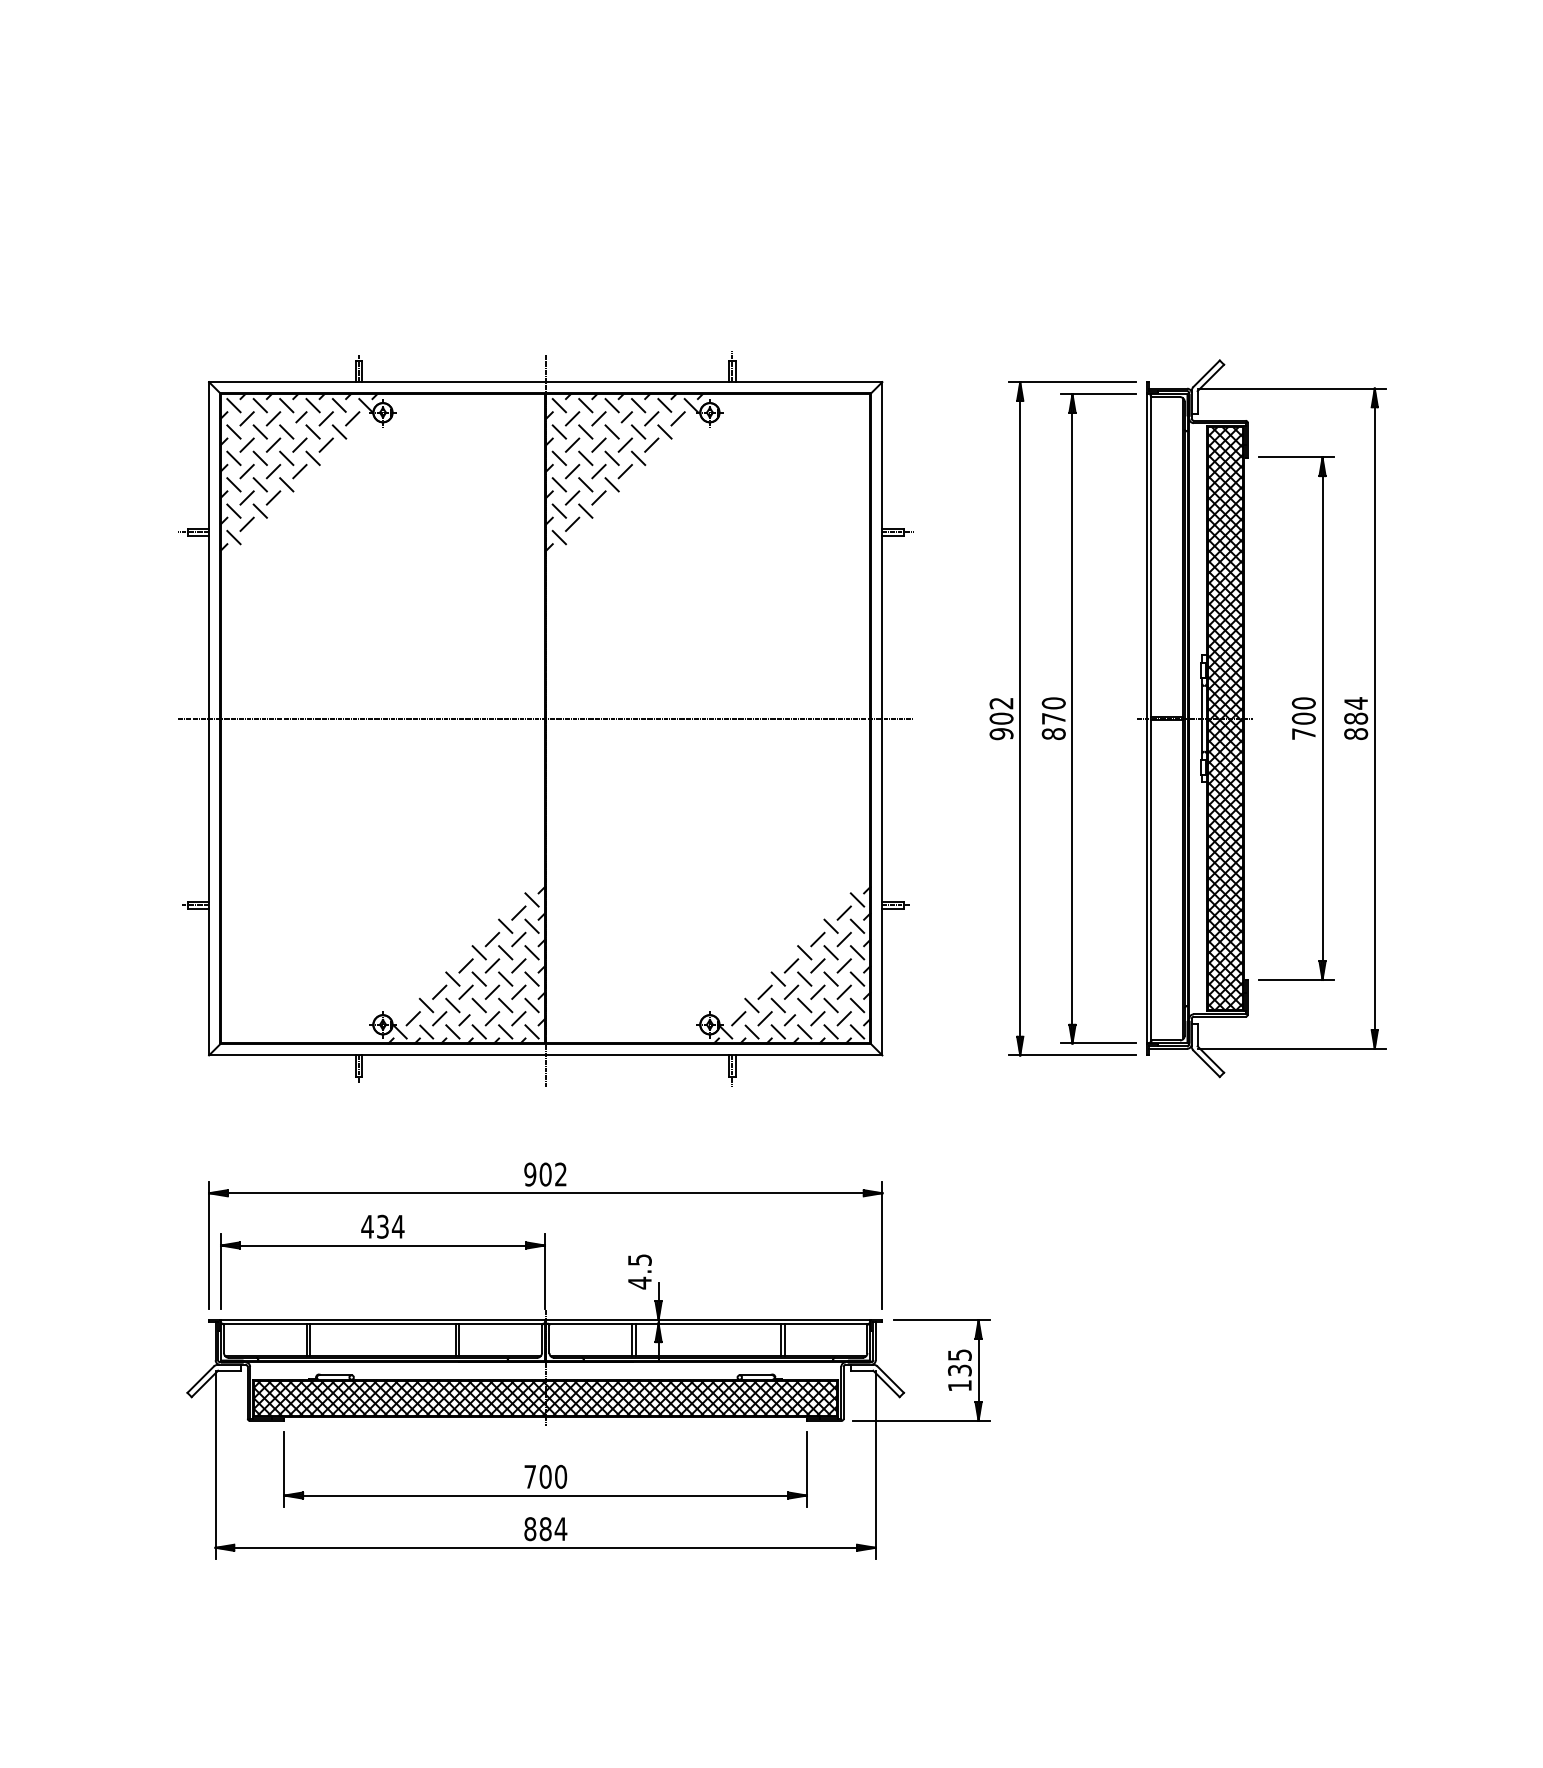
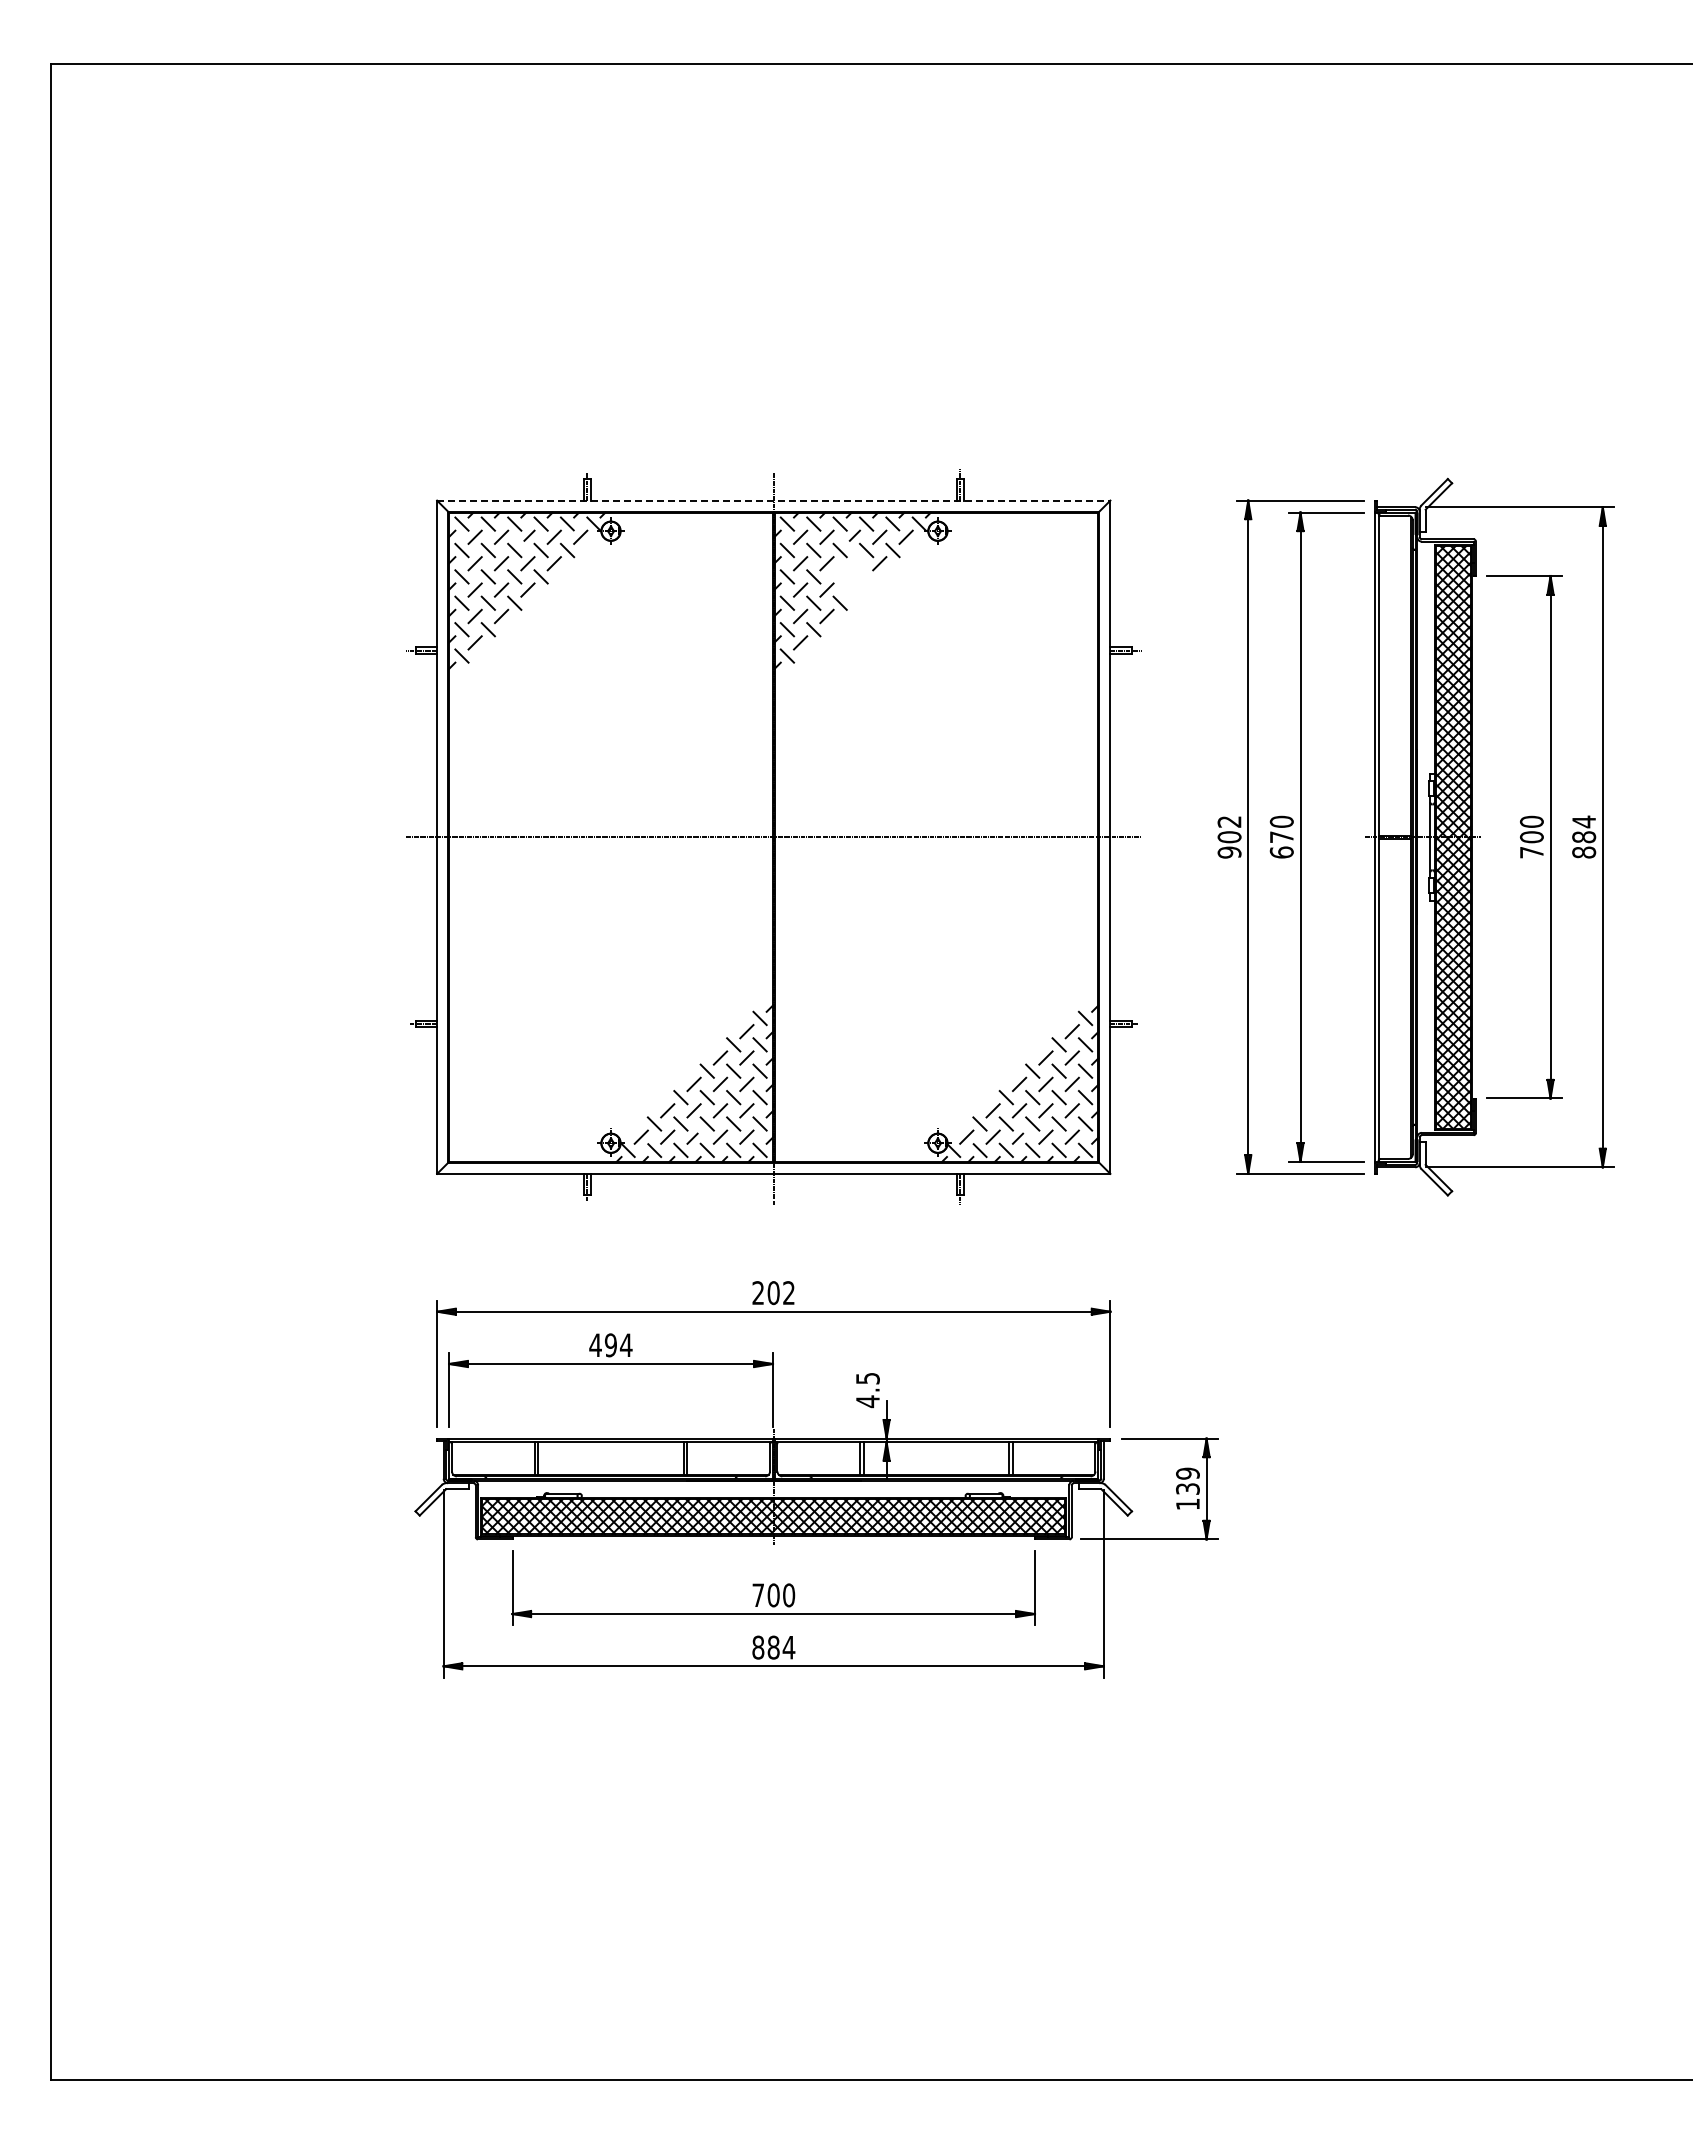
line: (545, 382) -> (773, 500), solid -> dashed
part: (630, 452) -> (858, 570), removed
text: (1053, 734) -> (1281, 852), 870 -> 670
text: (530, 1175) -> (758, 1293), 902 -> 202
text: (382, 1227) -> (610, 1345), 434 -> 494
text: (959, 1355) -> (1187, 1473), 135 -> 139

